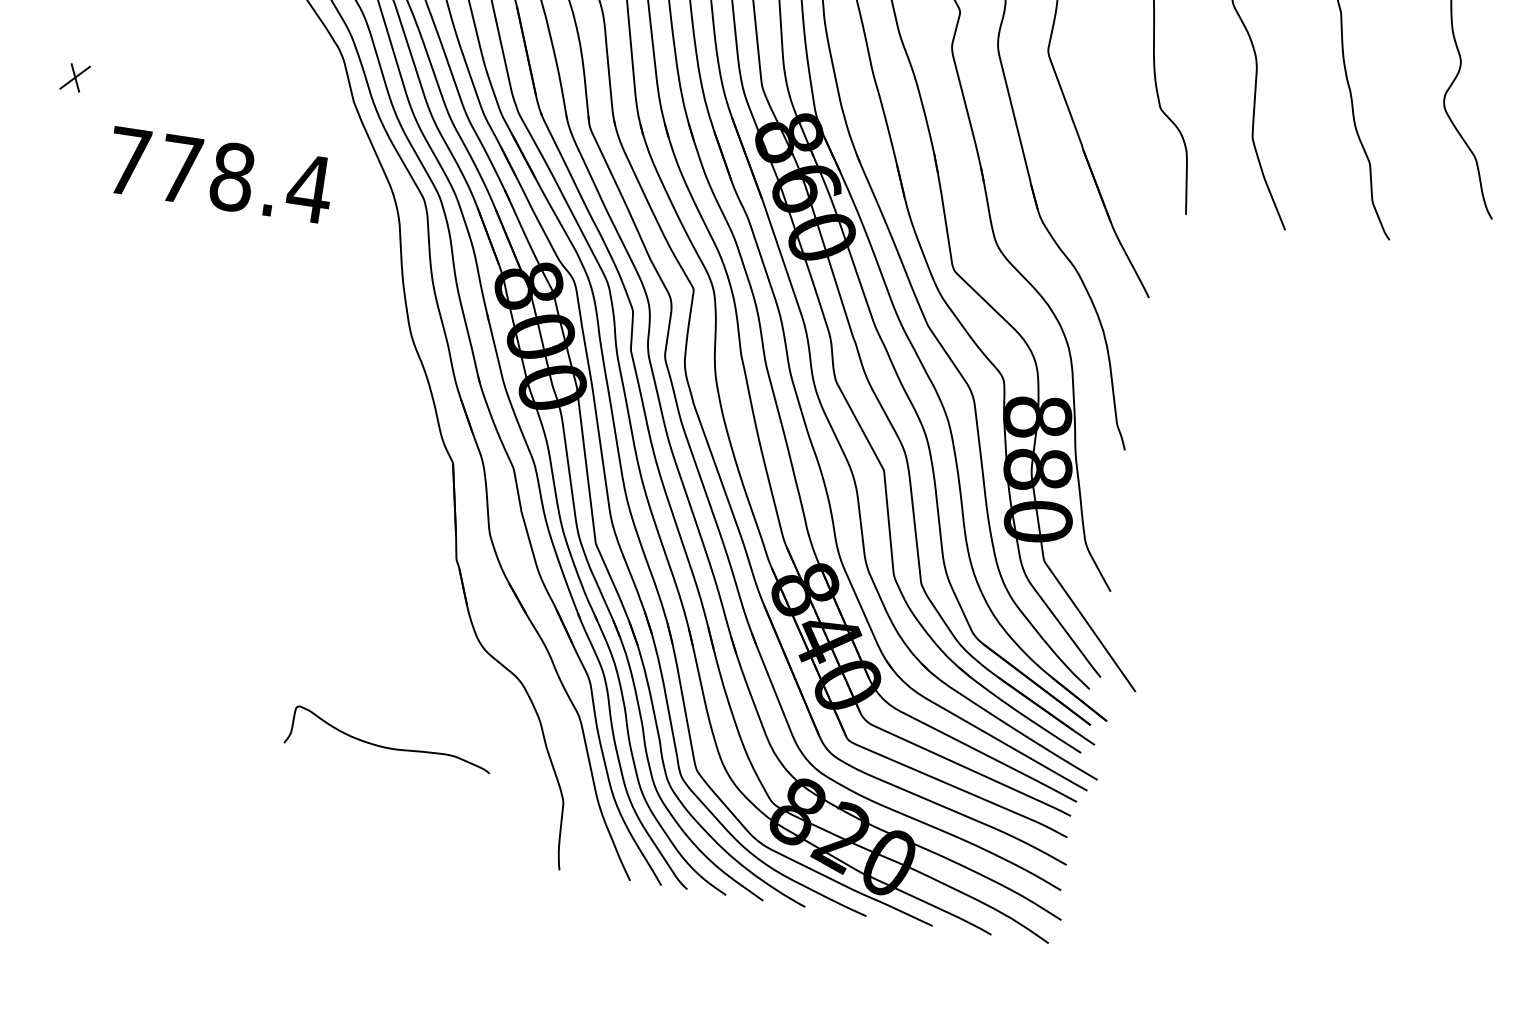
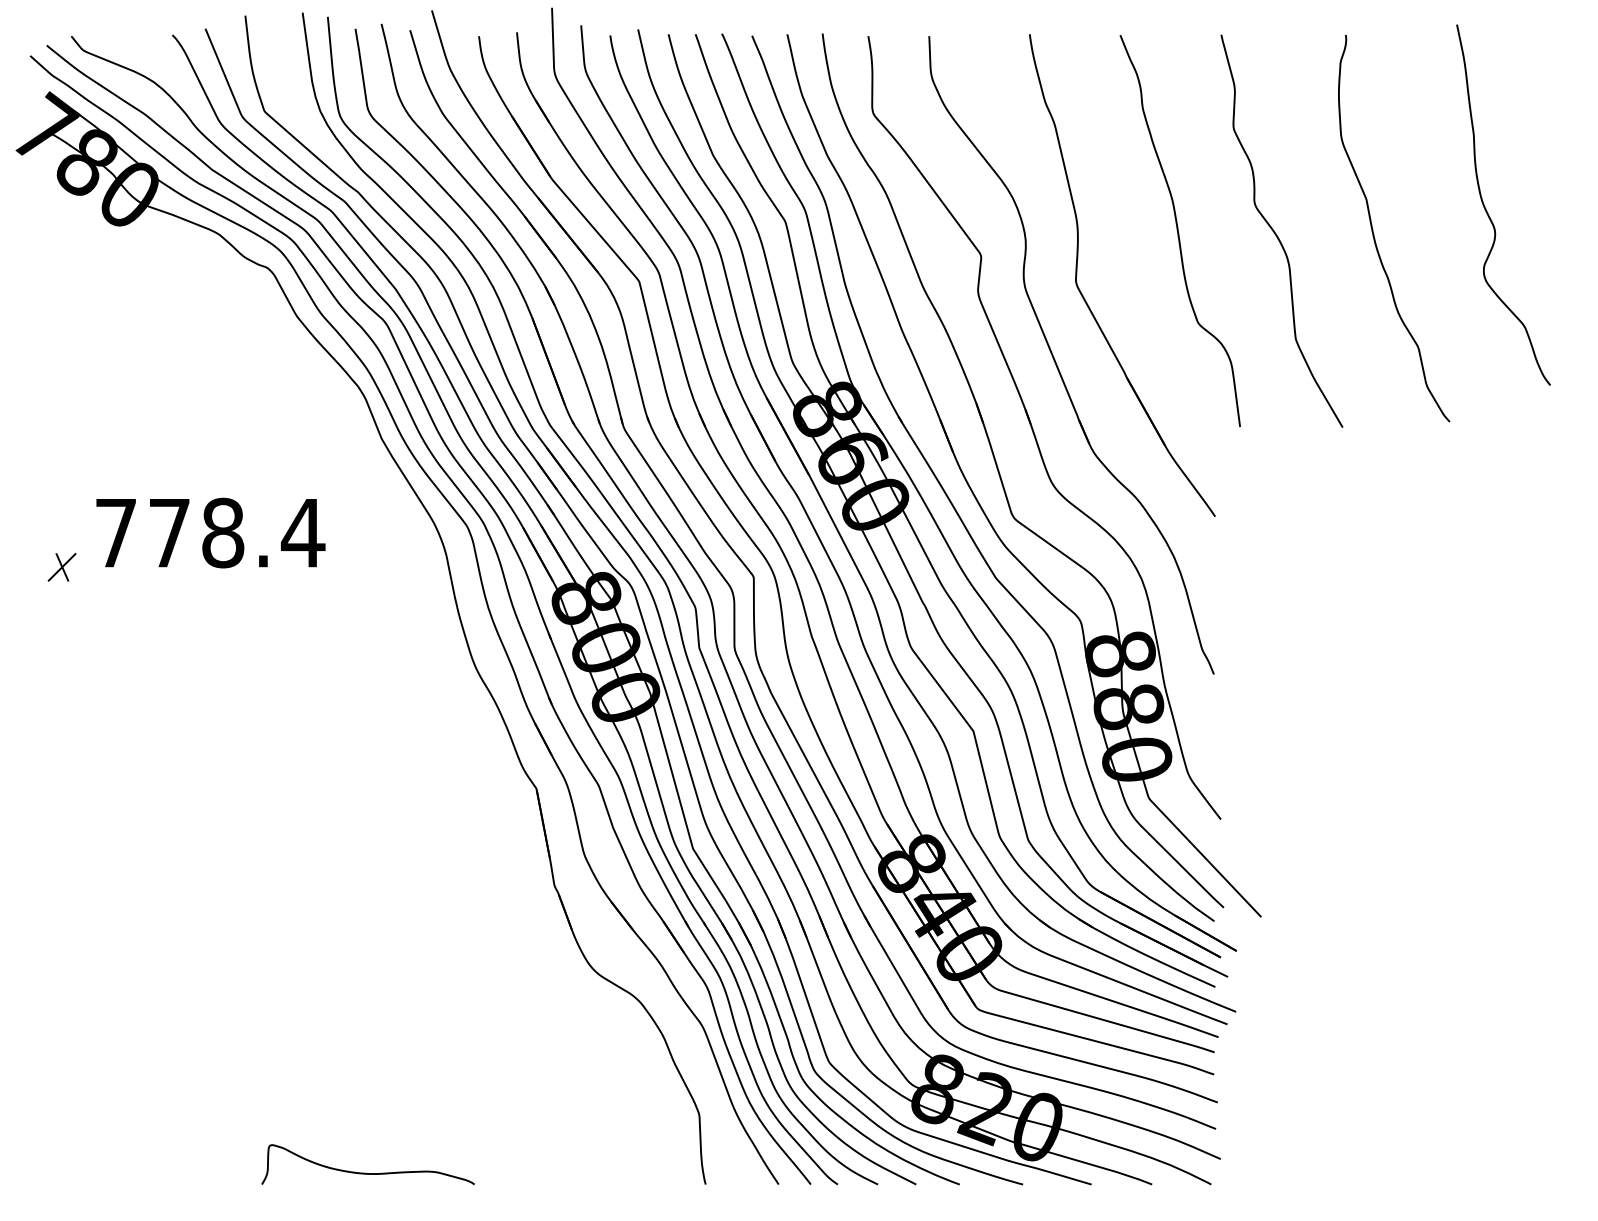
part: (74, 77) -> (61, 567), moved
text: (220, 174) -> (210, 532), moved
curve: (386, 746) -> (366, 1172), moved

